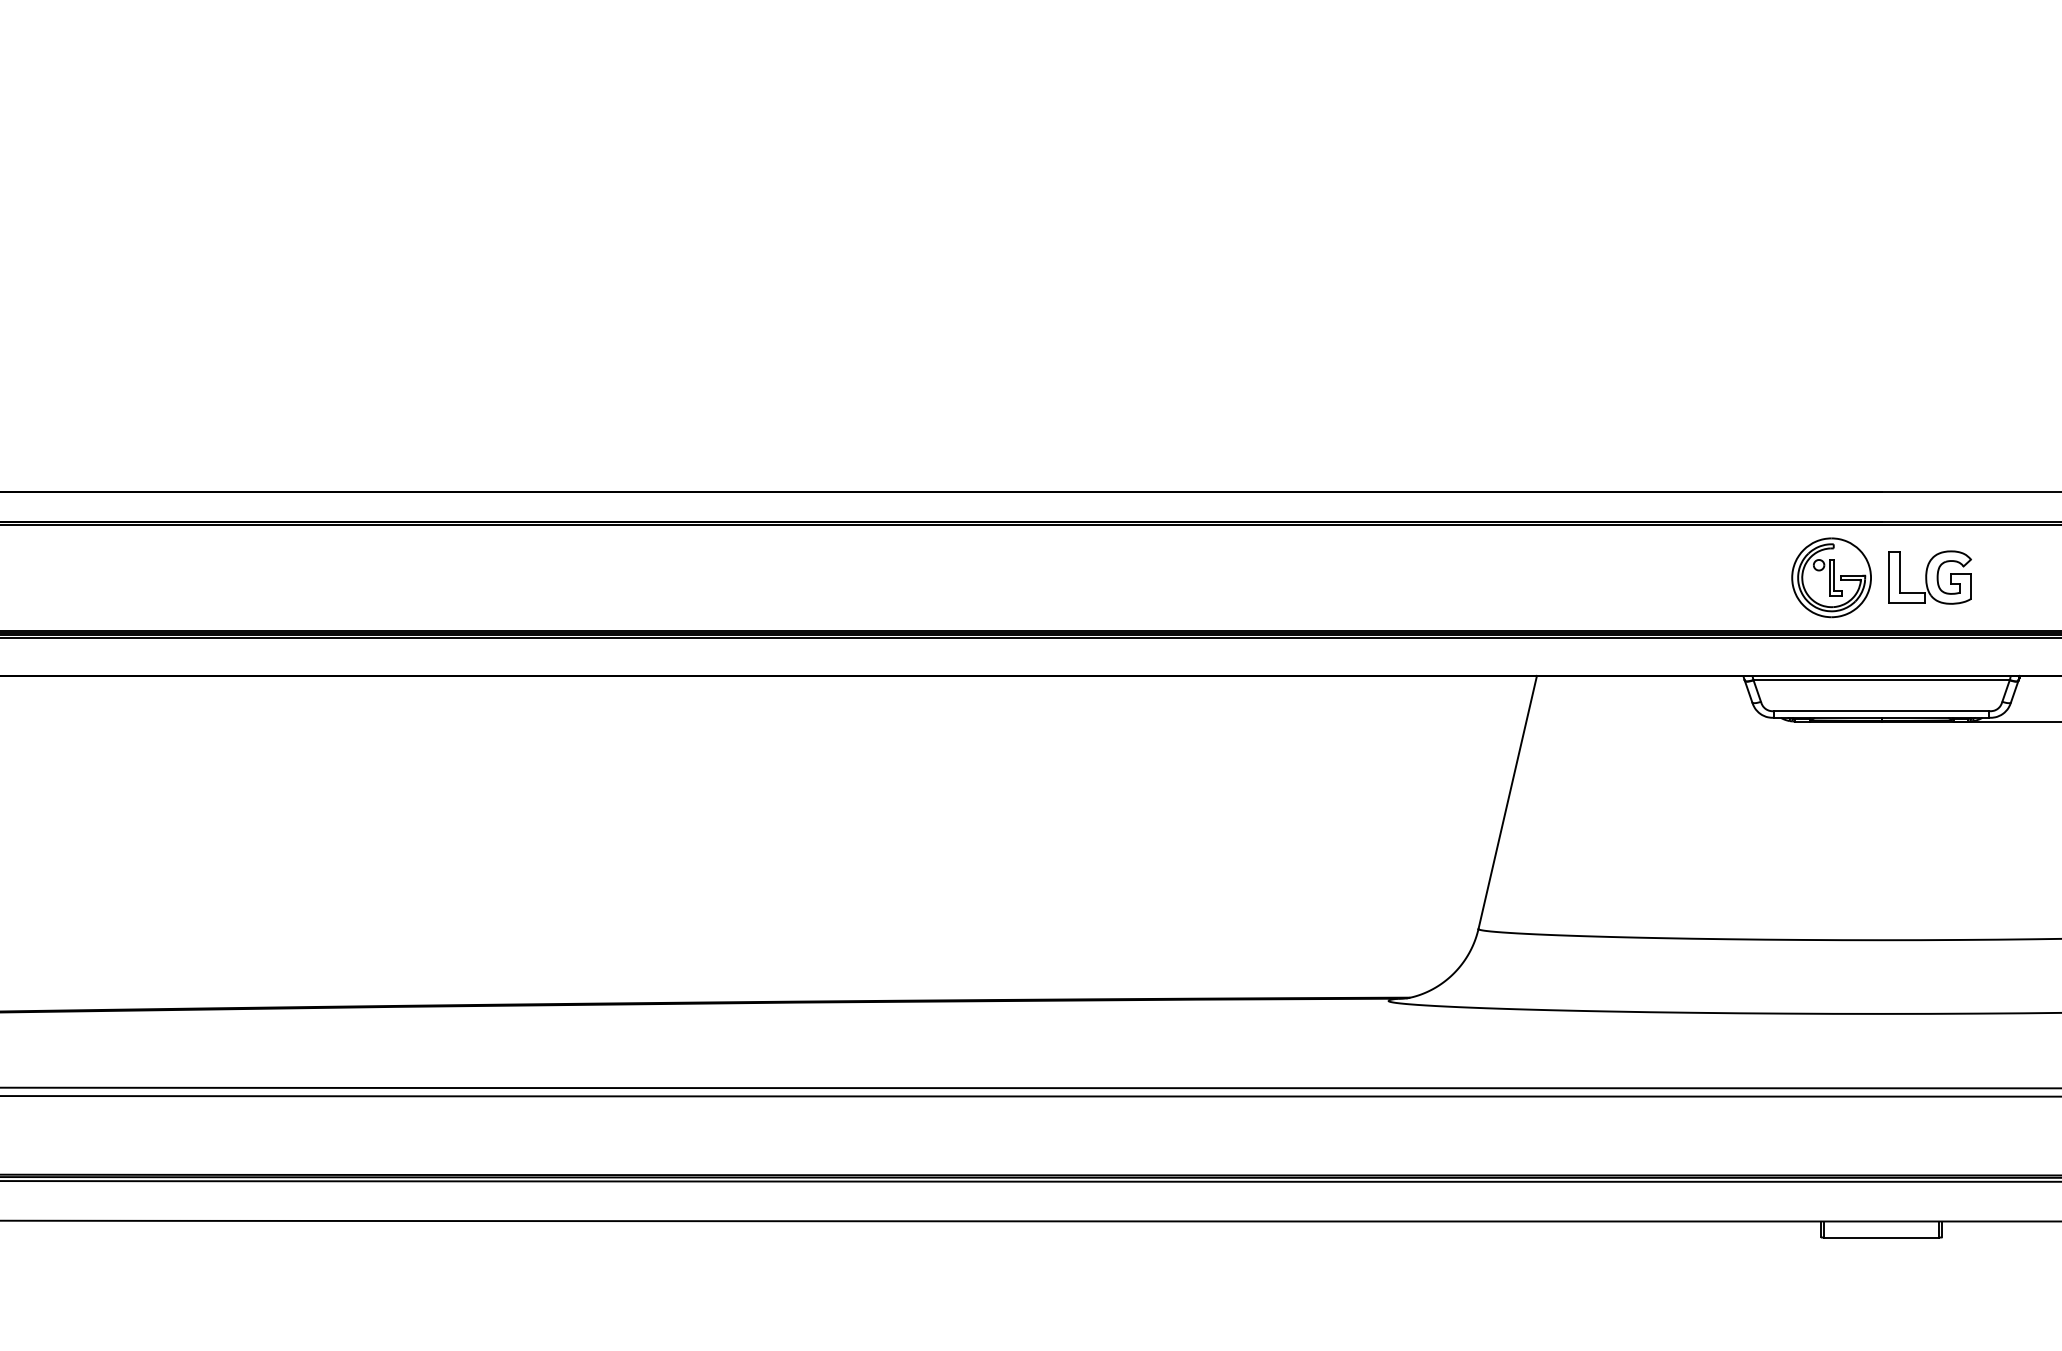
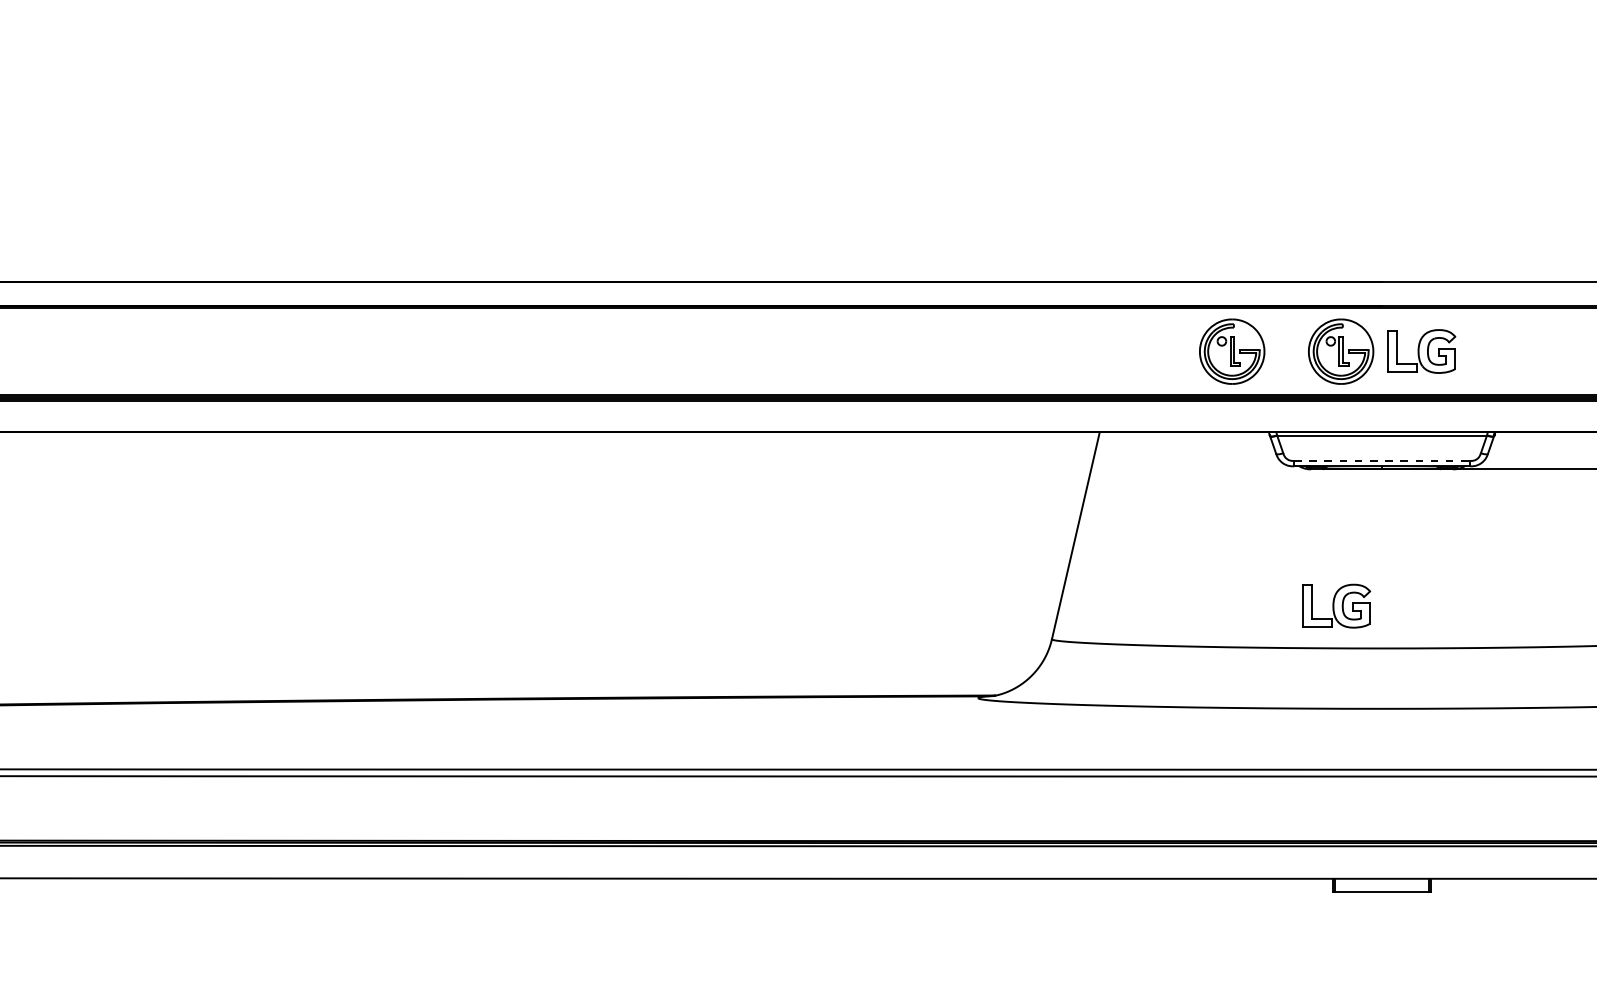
part: (1698, 577) -> (1232, 351), added
line: (1881, 711) -> (1381, 461), solid -> dashed
part: (1825, 888) -> (1336, 606), added

